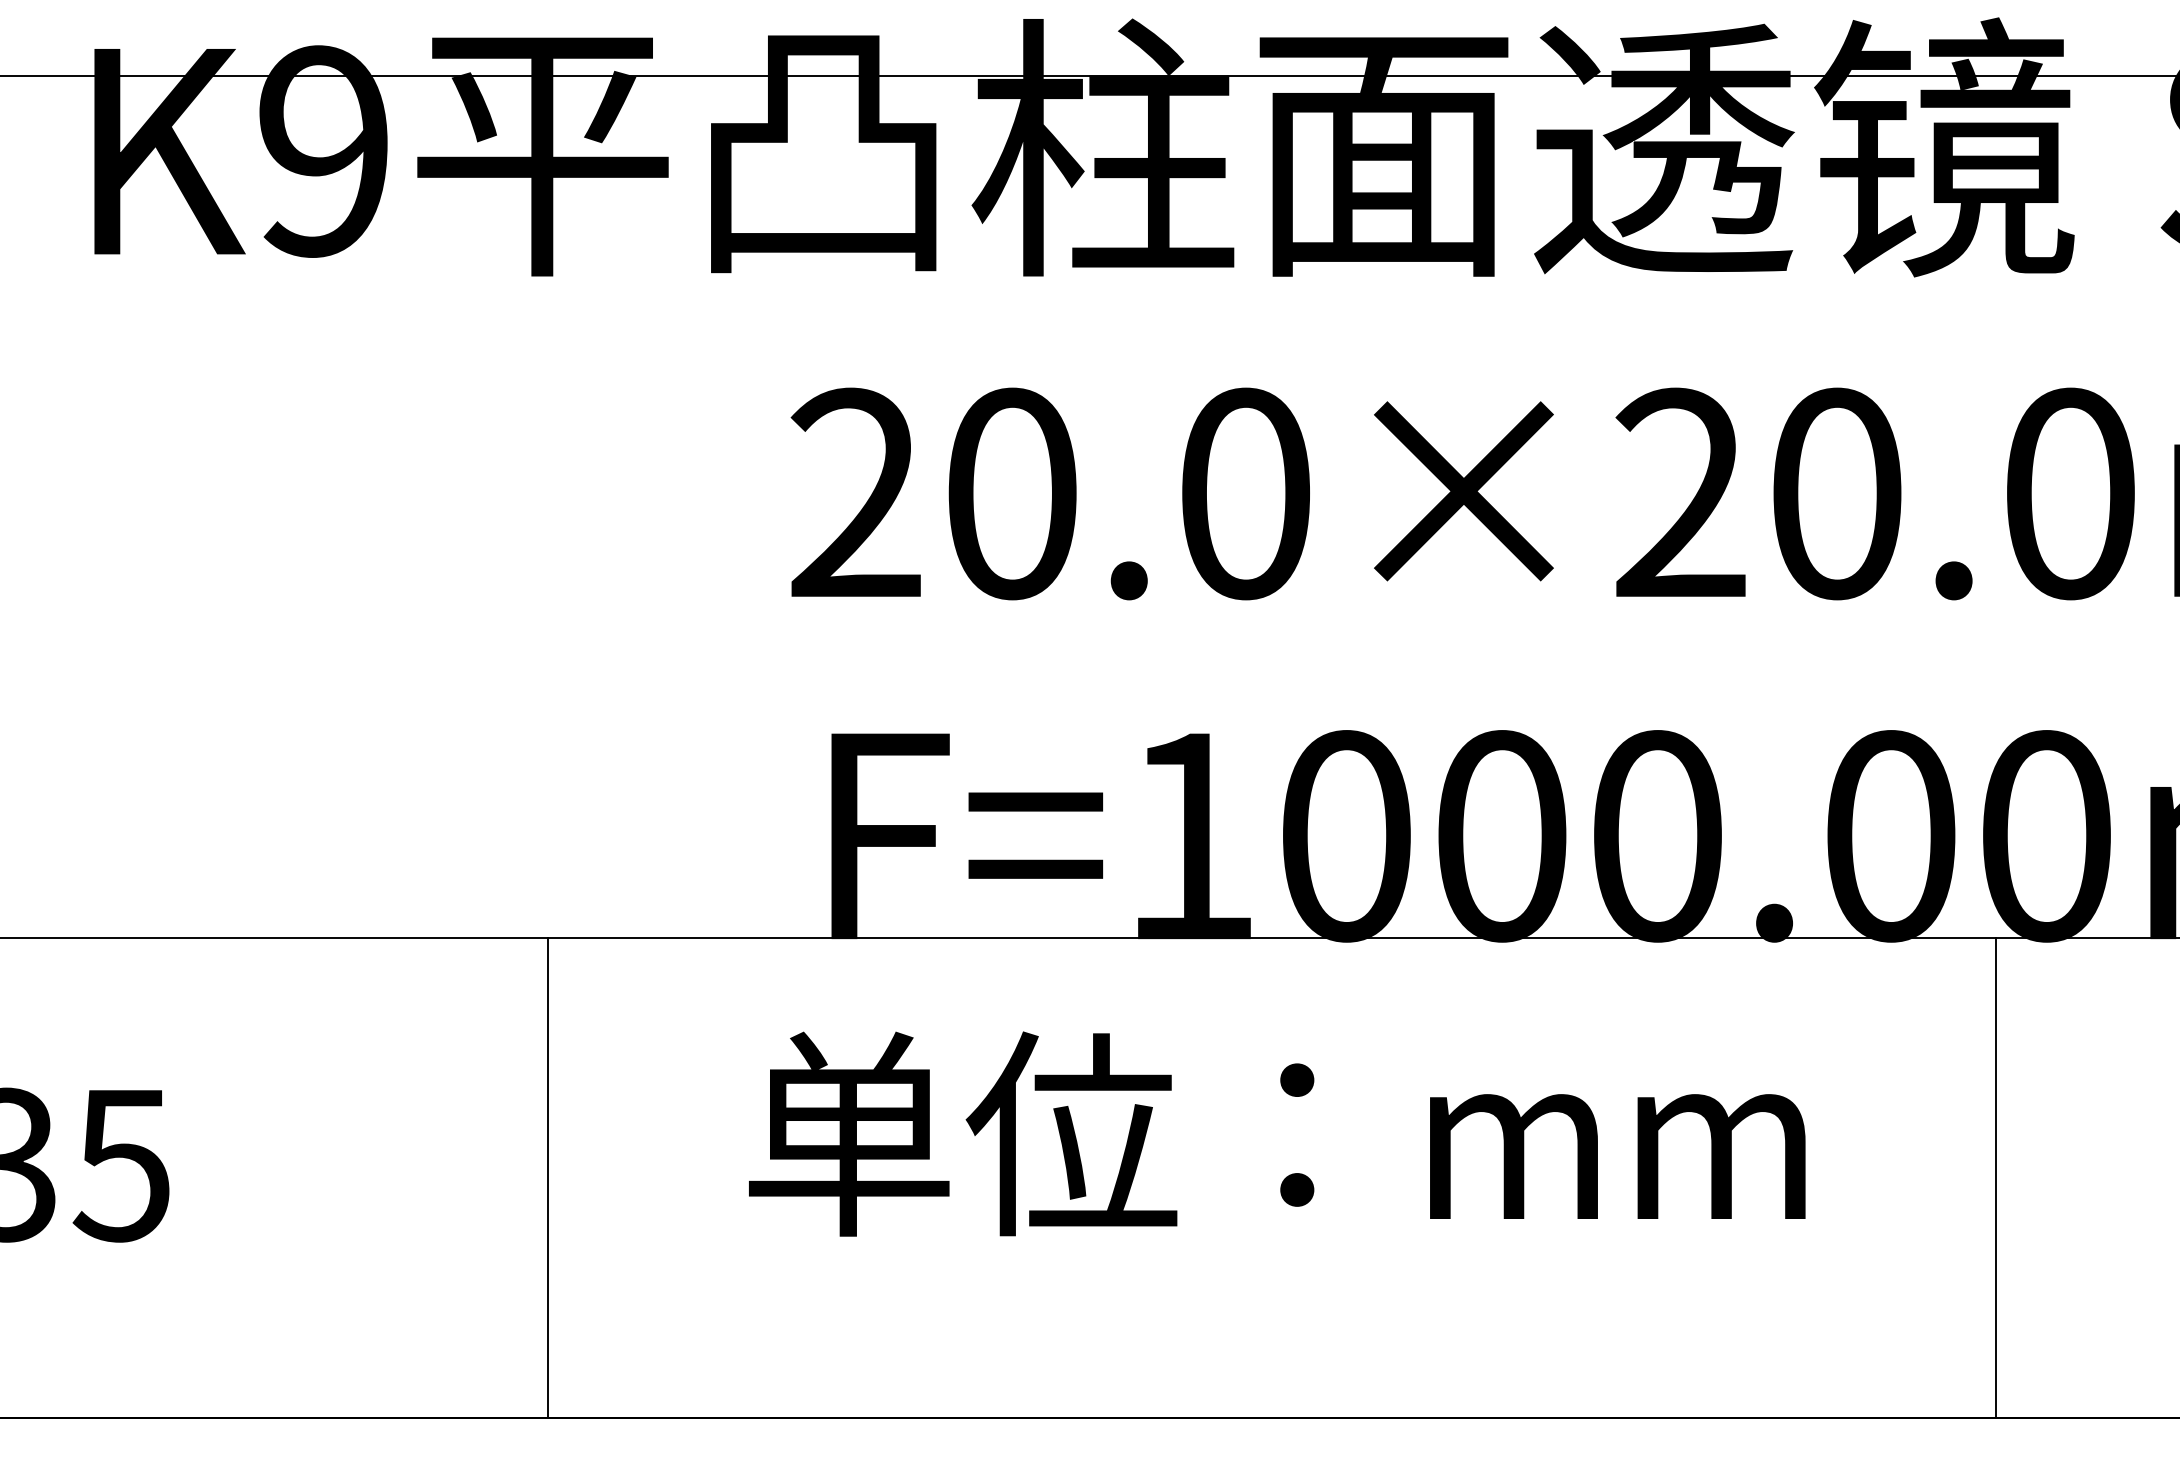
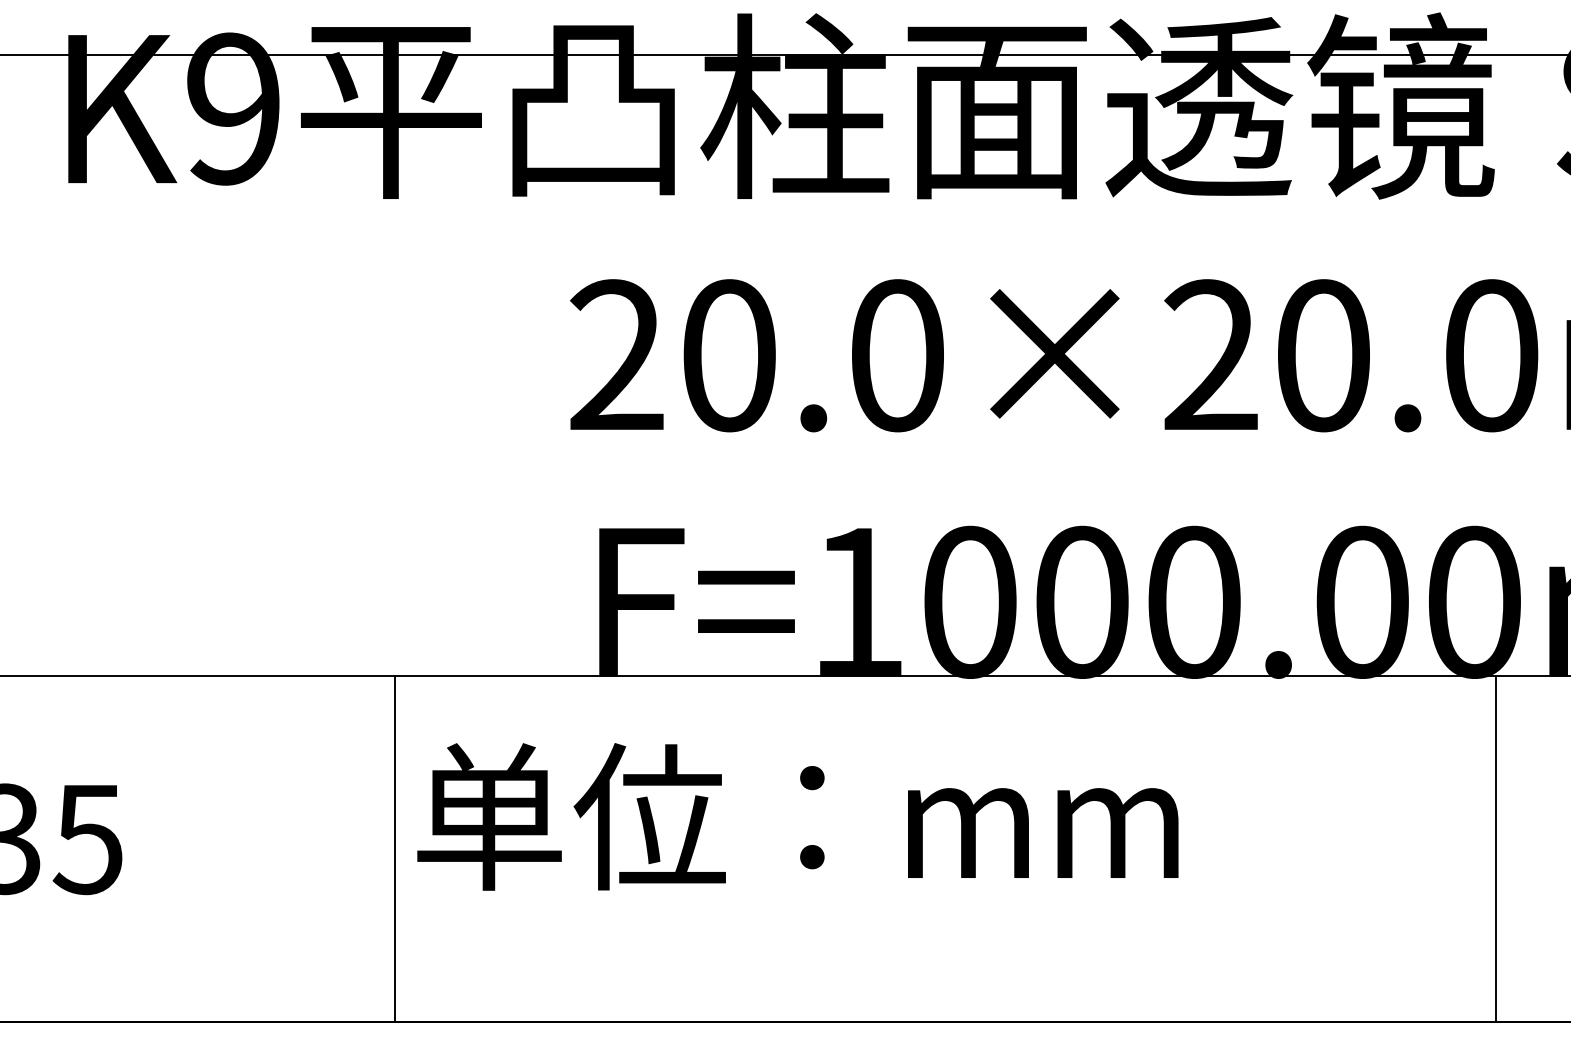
text: (1277, 1133) -> (798, 816), moved
line: (1996, 1178) -> (1496, 848), moved

